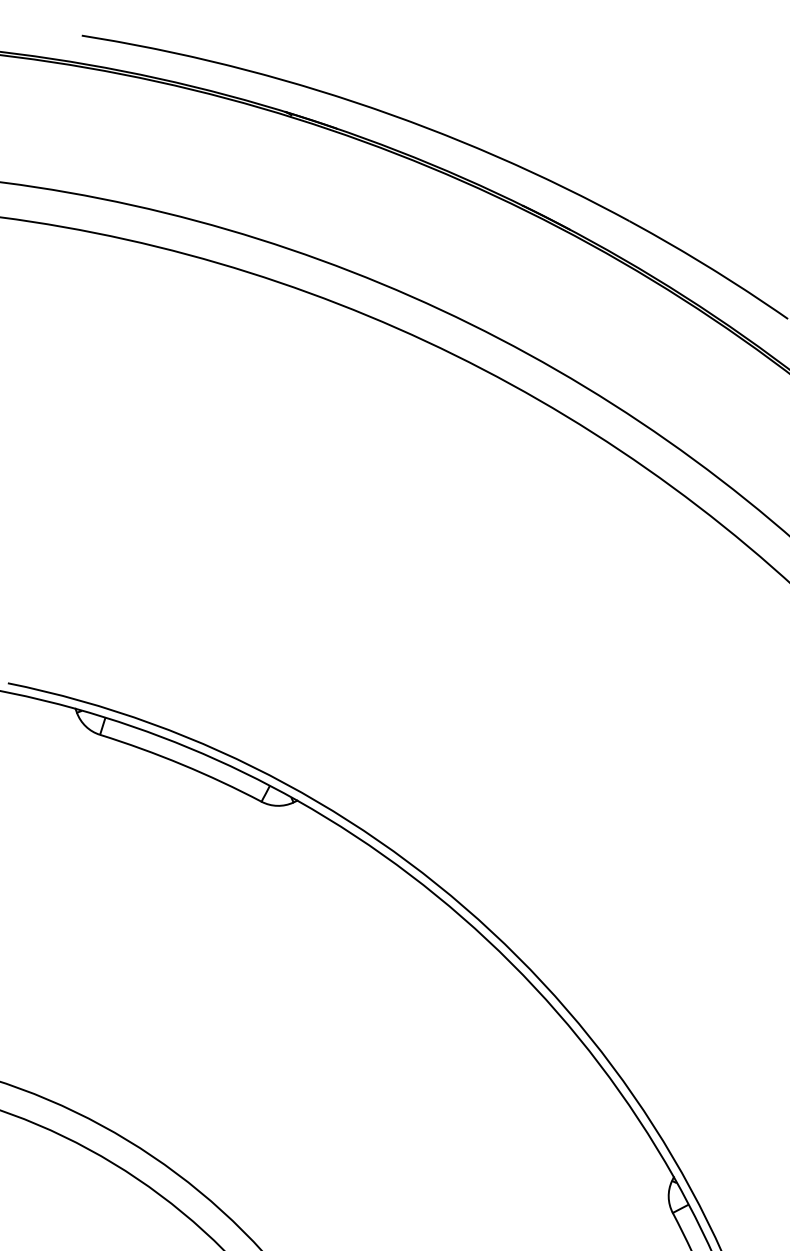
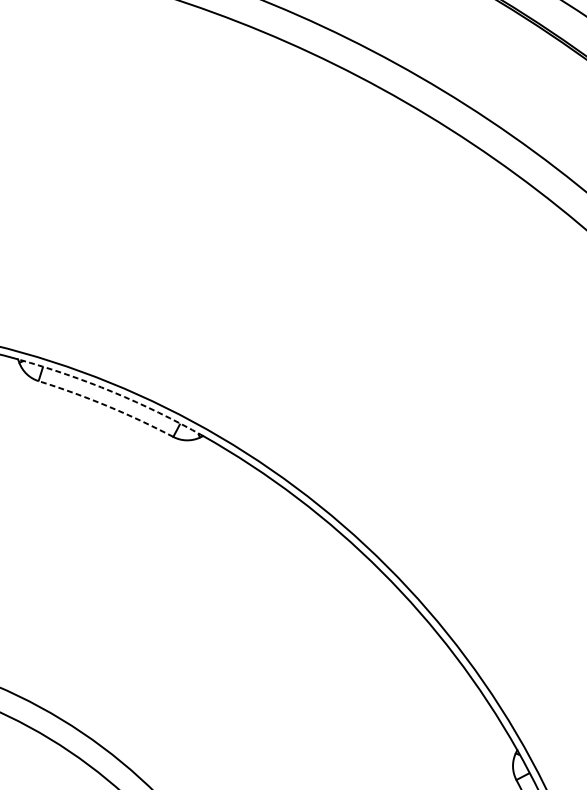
arc: (189, 747) -> (113, 391), solid -> dashed
arc: (182, 764) -> (107, 405), solid -> dashed

